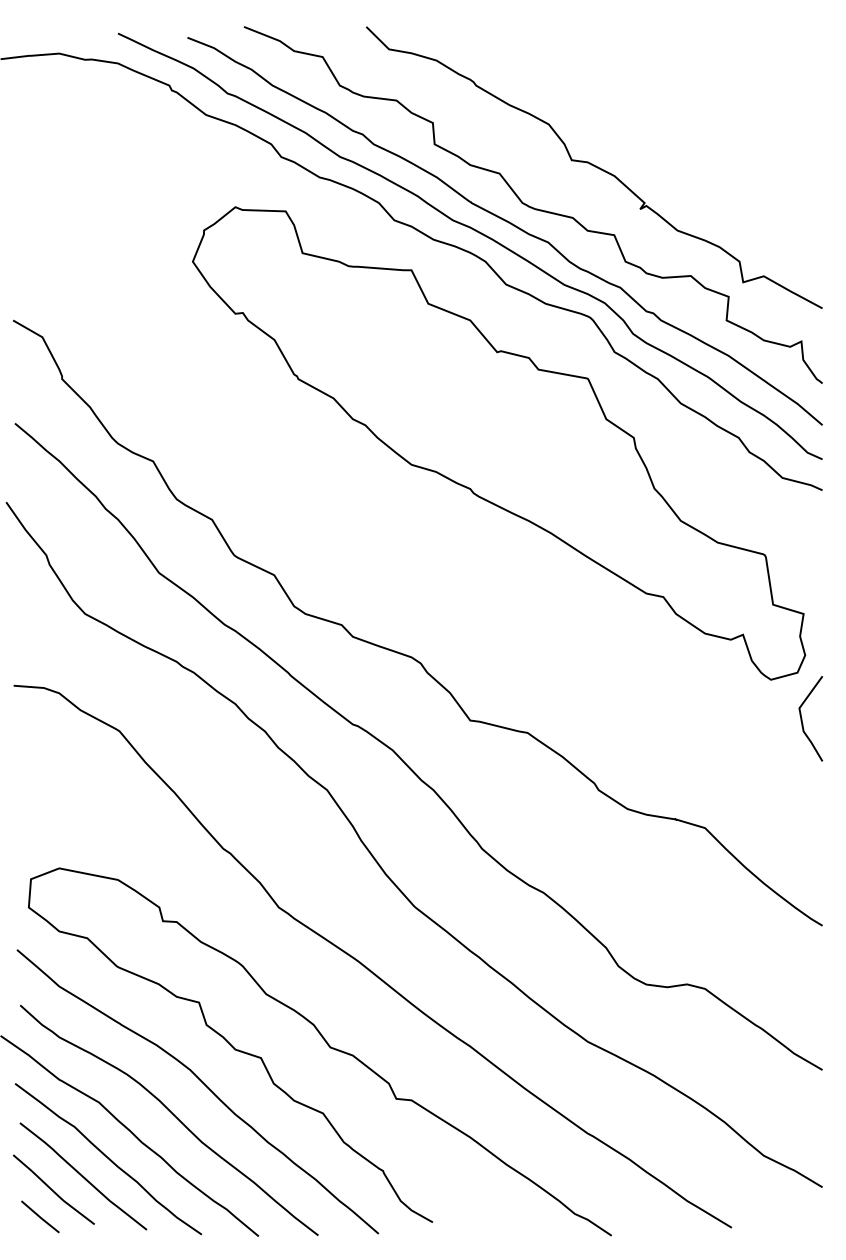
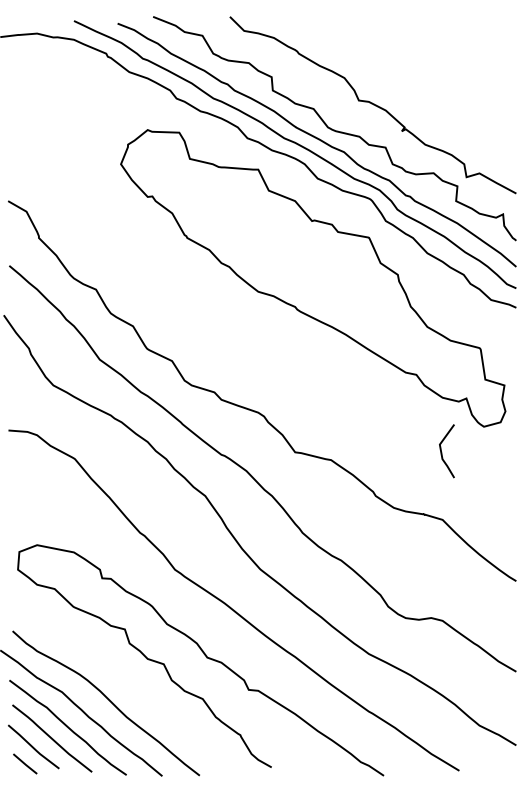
line: (803, 720) -> (442, 452), moved
curve: (201, 1083) -> (126, 680), removed

